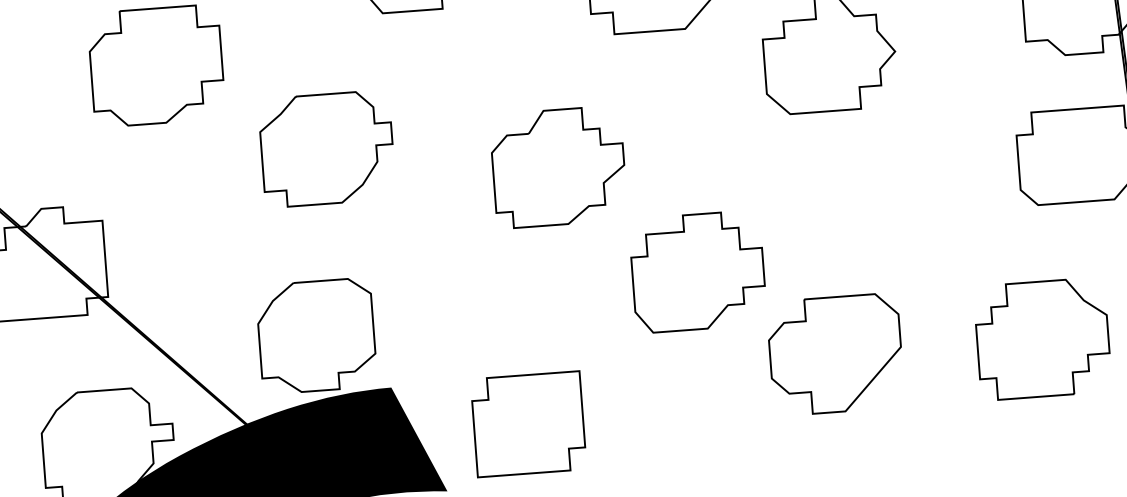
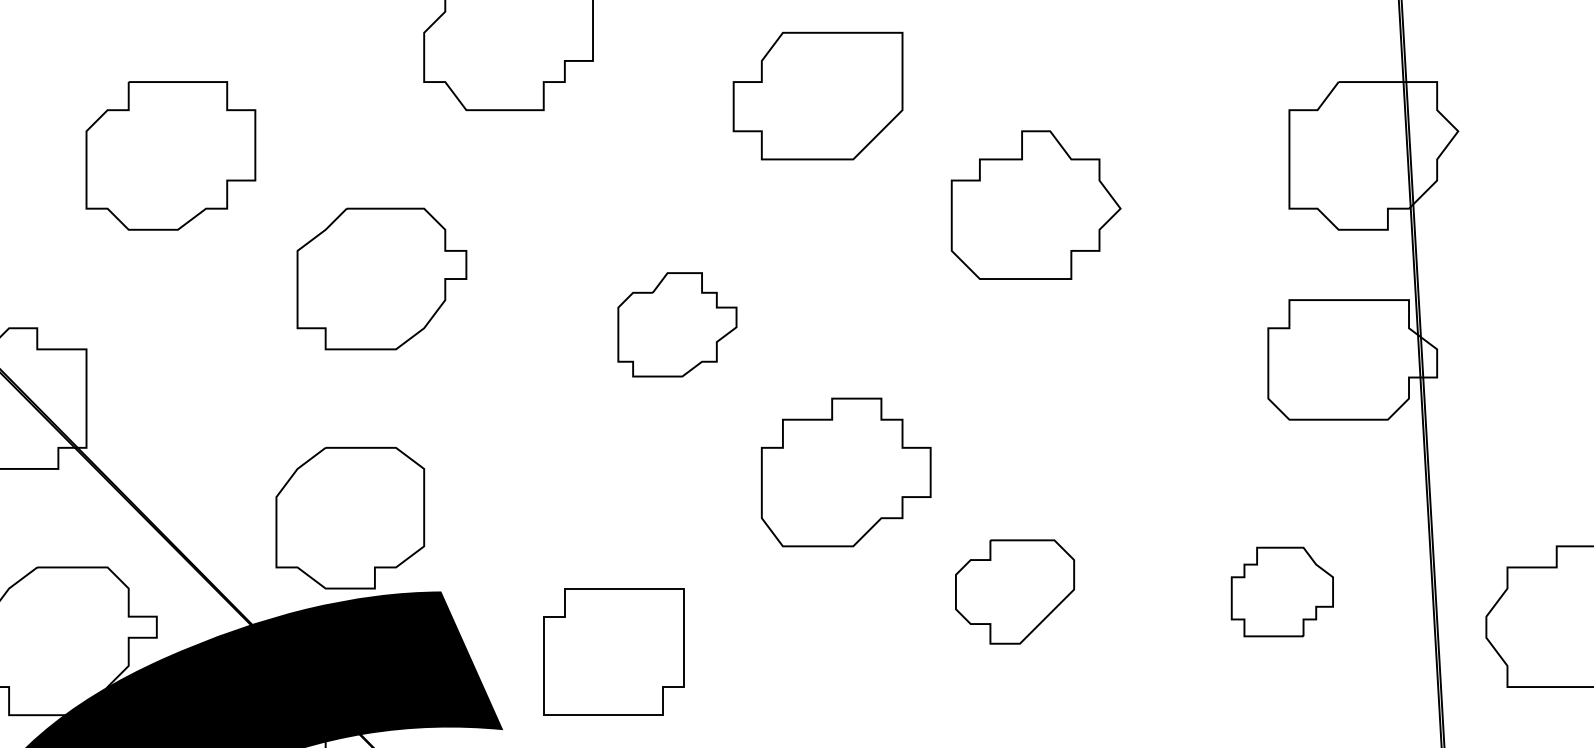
part: (558, 167) -> (677, 324), size x0.7
part: (1042, 338) -> (1282, 591), size x0.6
part: (835, 354) -> (1014, 591), size x0.7

